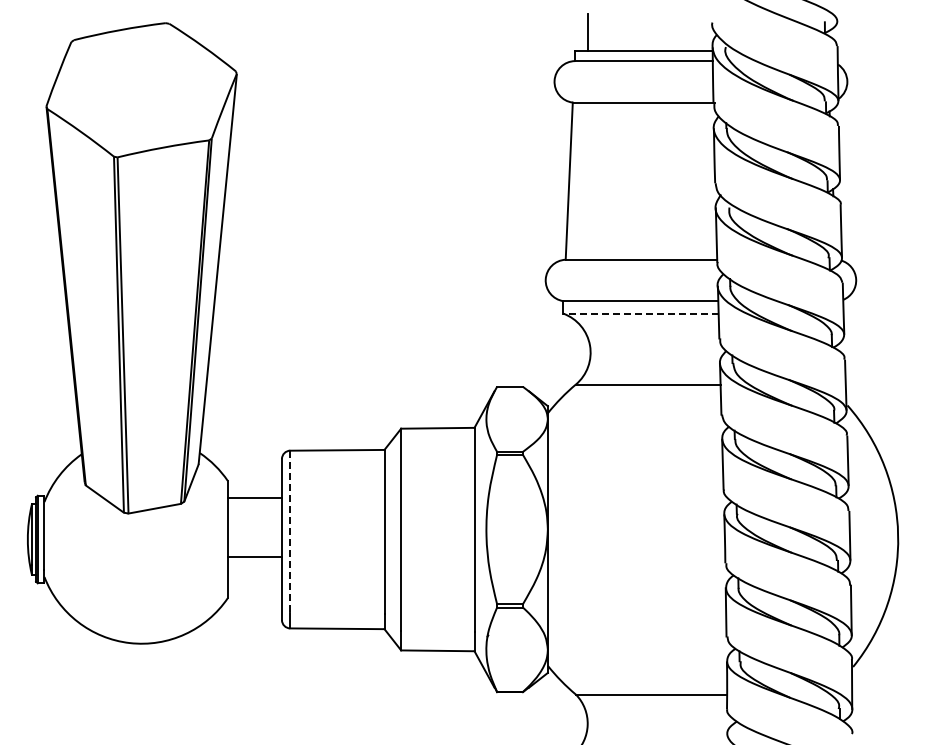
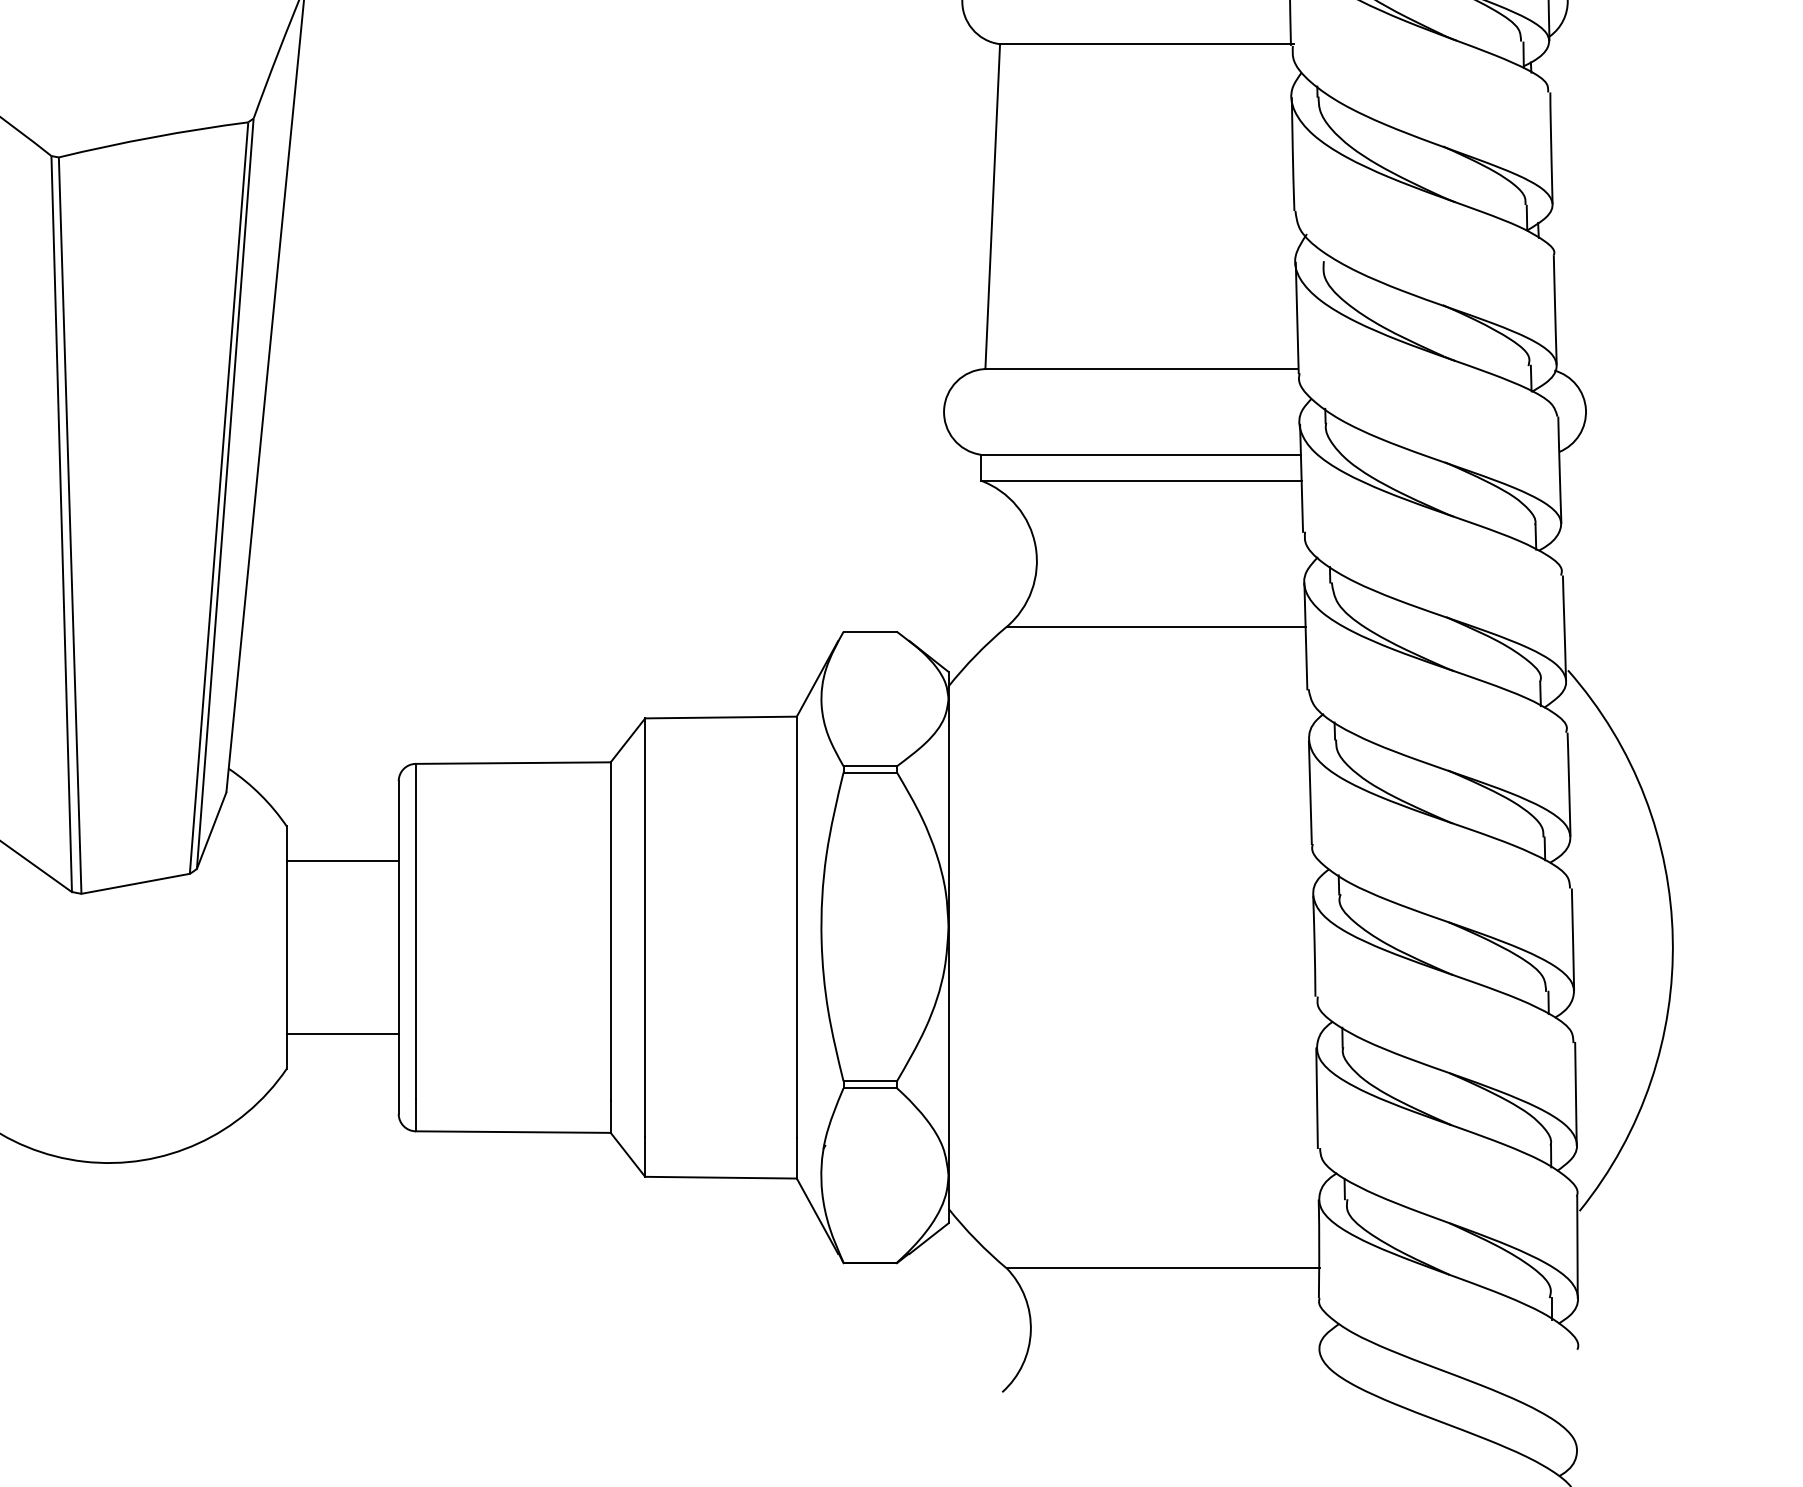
line: (641, 313) -> (1142, 480), dashed -> solid
line: (290, 532) -> (416, 933), dashed -> solid
line: (254, 557) -> (341, 1034), moved

